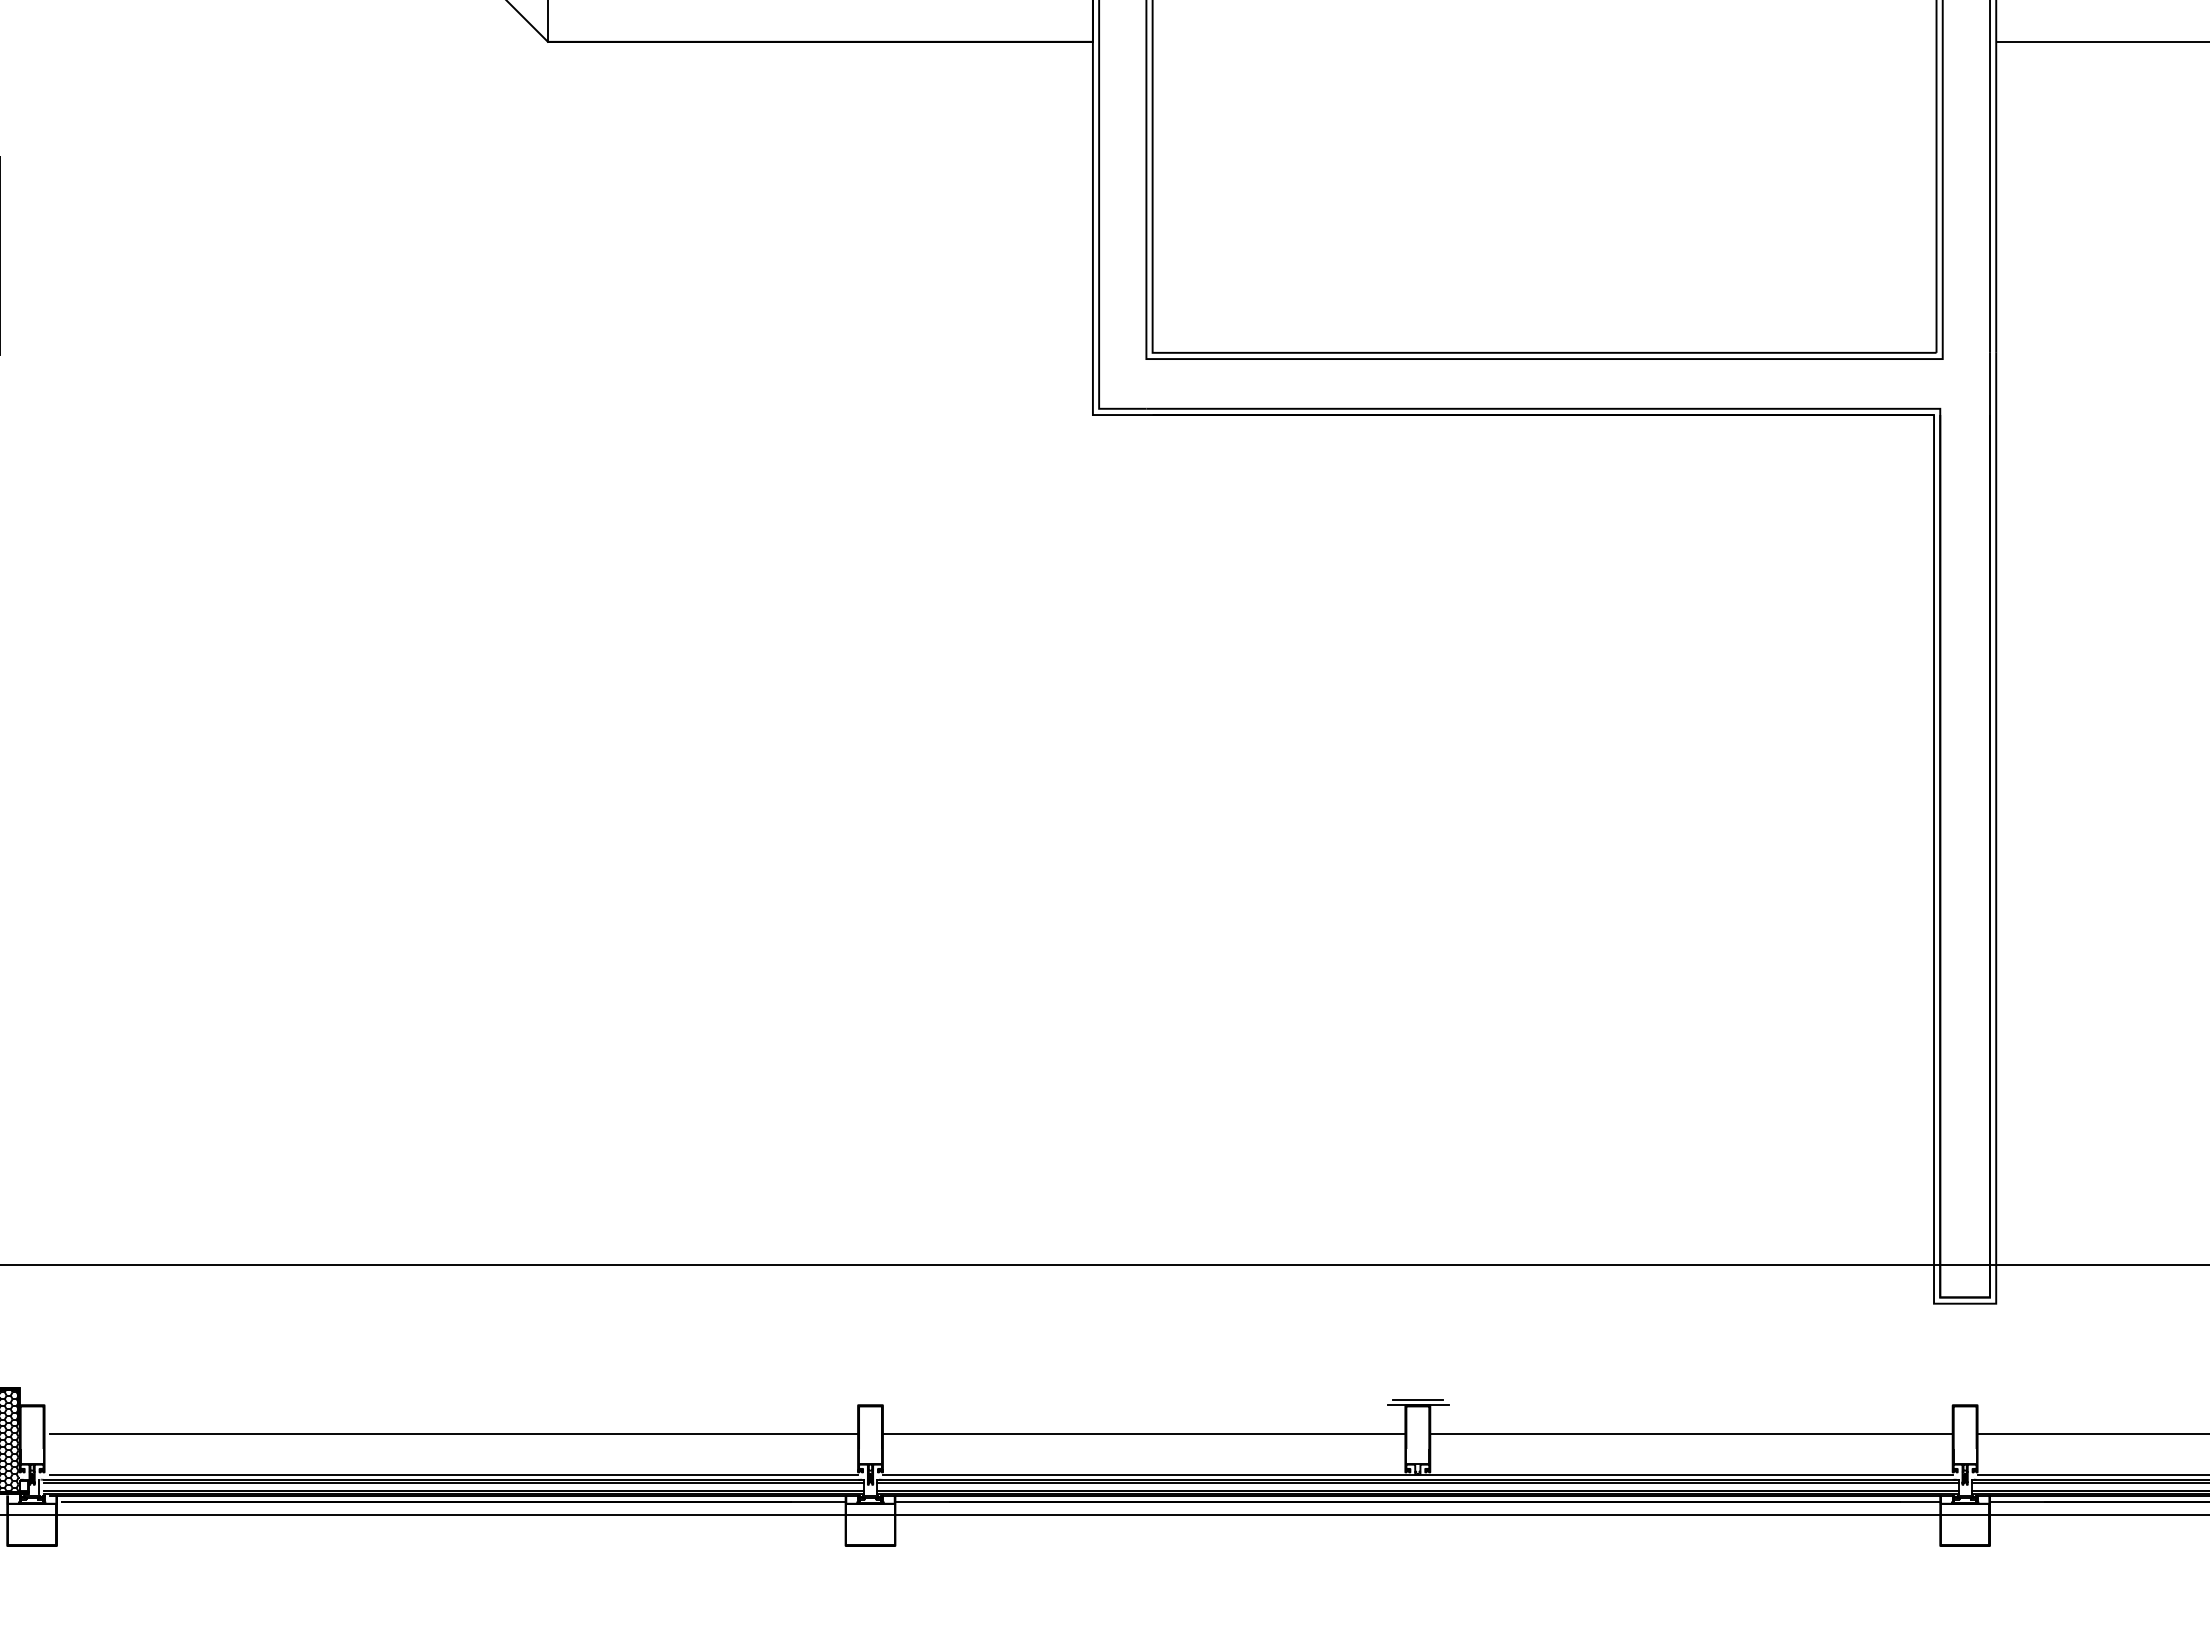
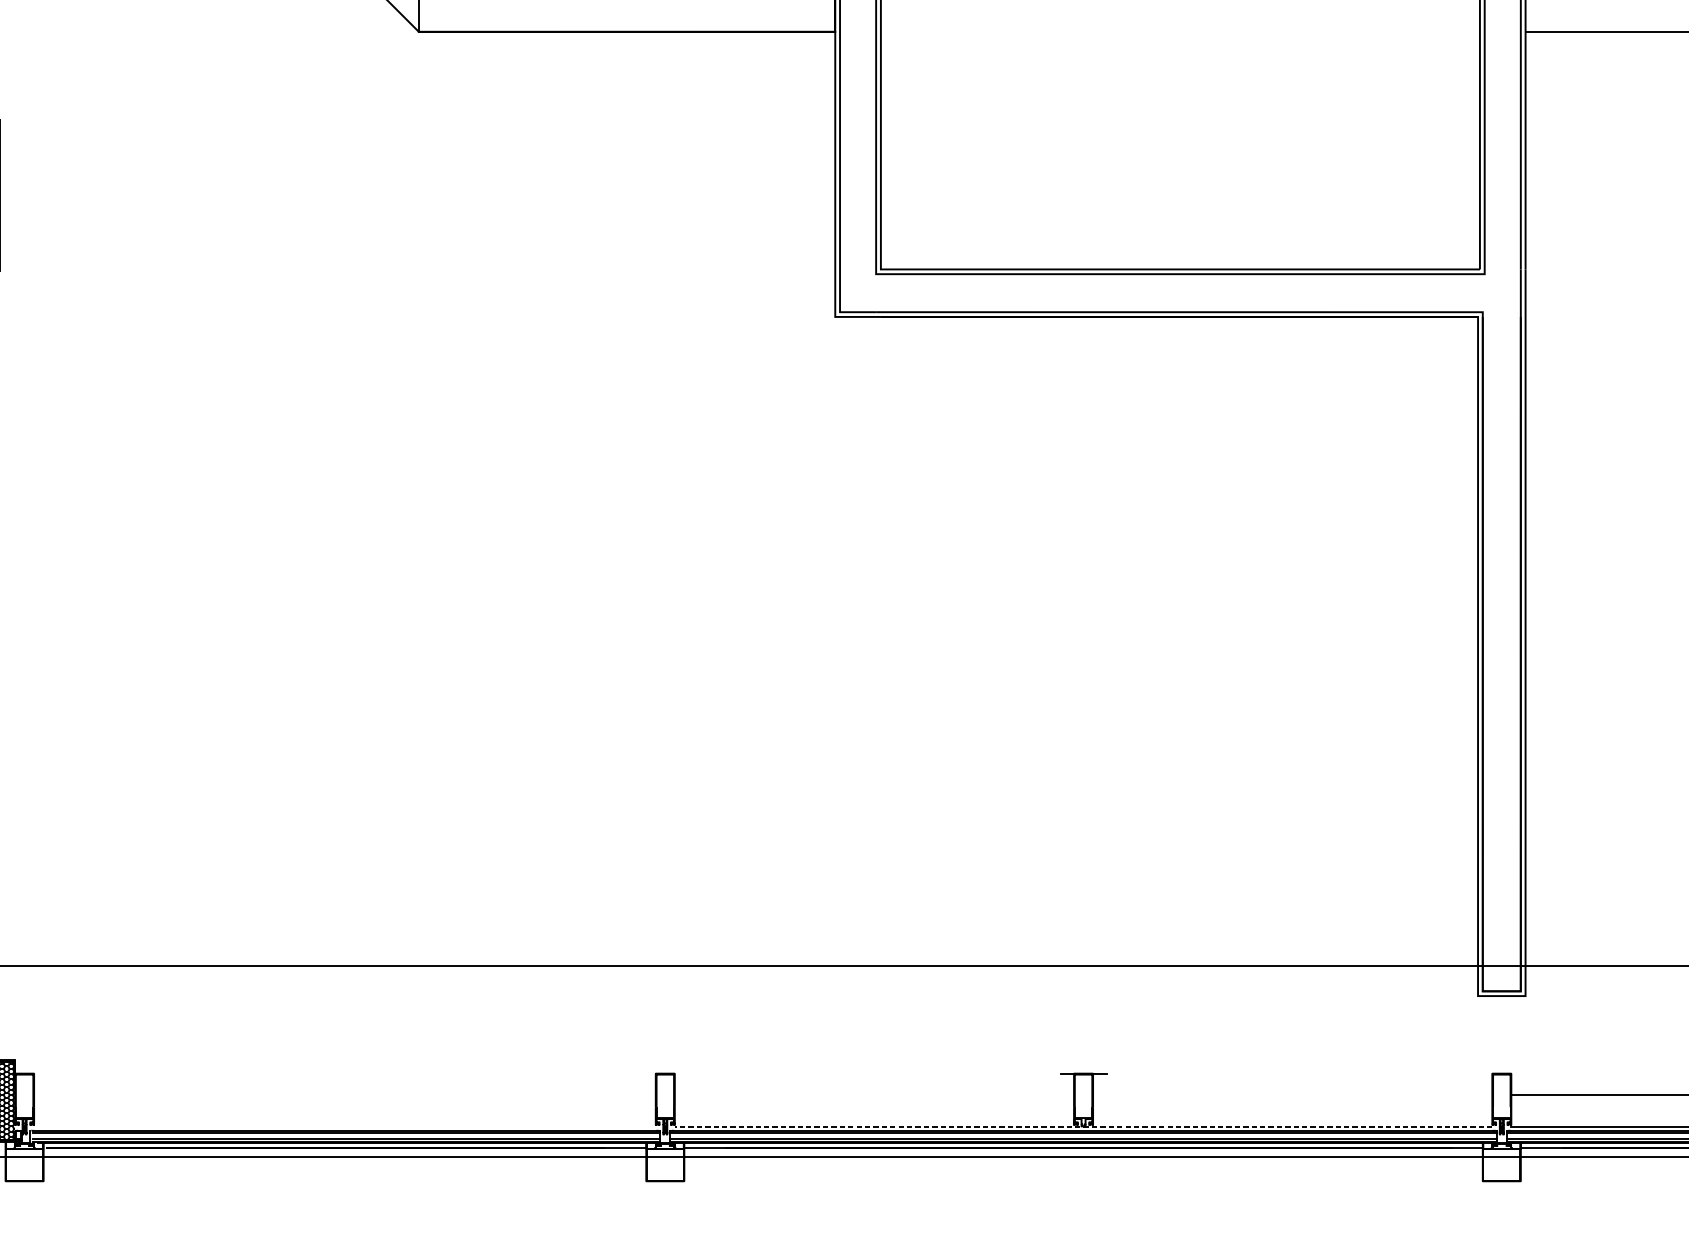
line: (1417, 1399) -> (1083, 1069), removed
line: (453, 1433) -> (346, 1095), removed
line: (1143, 1433) -> (873, 1095), removed
line: (1691, 1433) -> (1292, 1095), removed
line: (453, 1475) -> (346, 1127), removed
line: (1417, 1475) -> (1083, 1127), solid -> dashed

